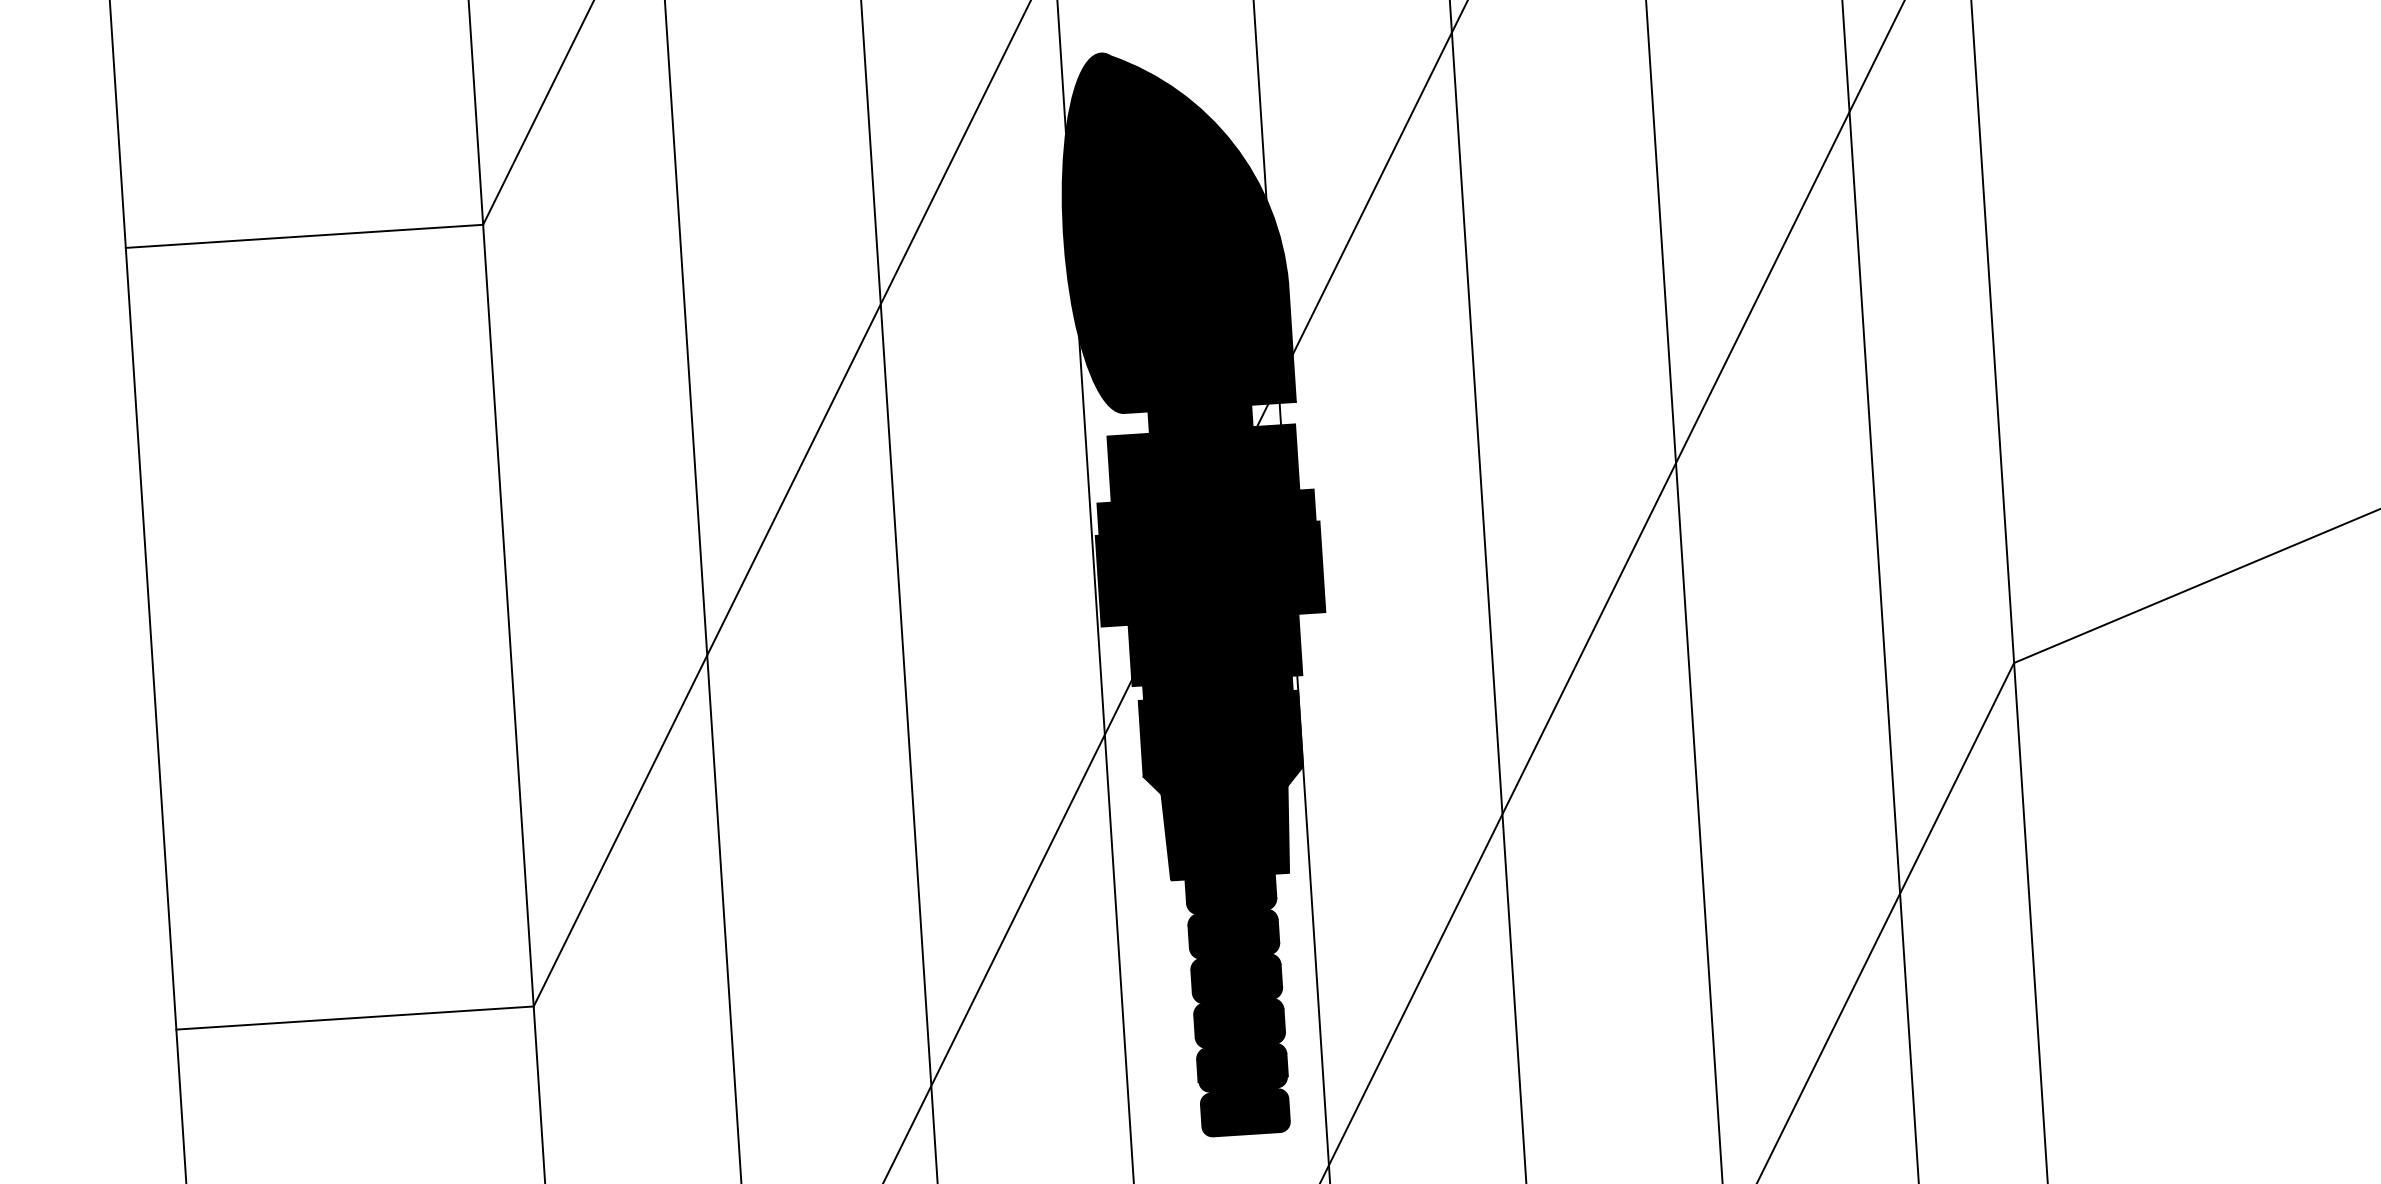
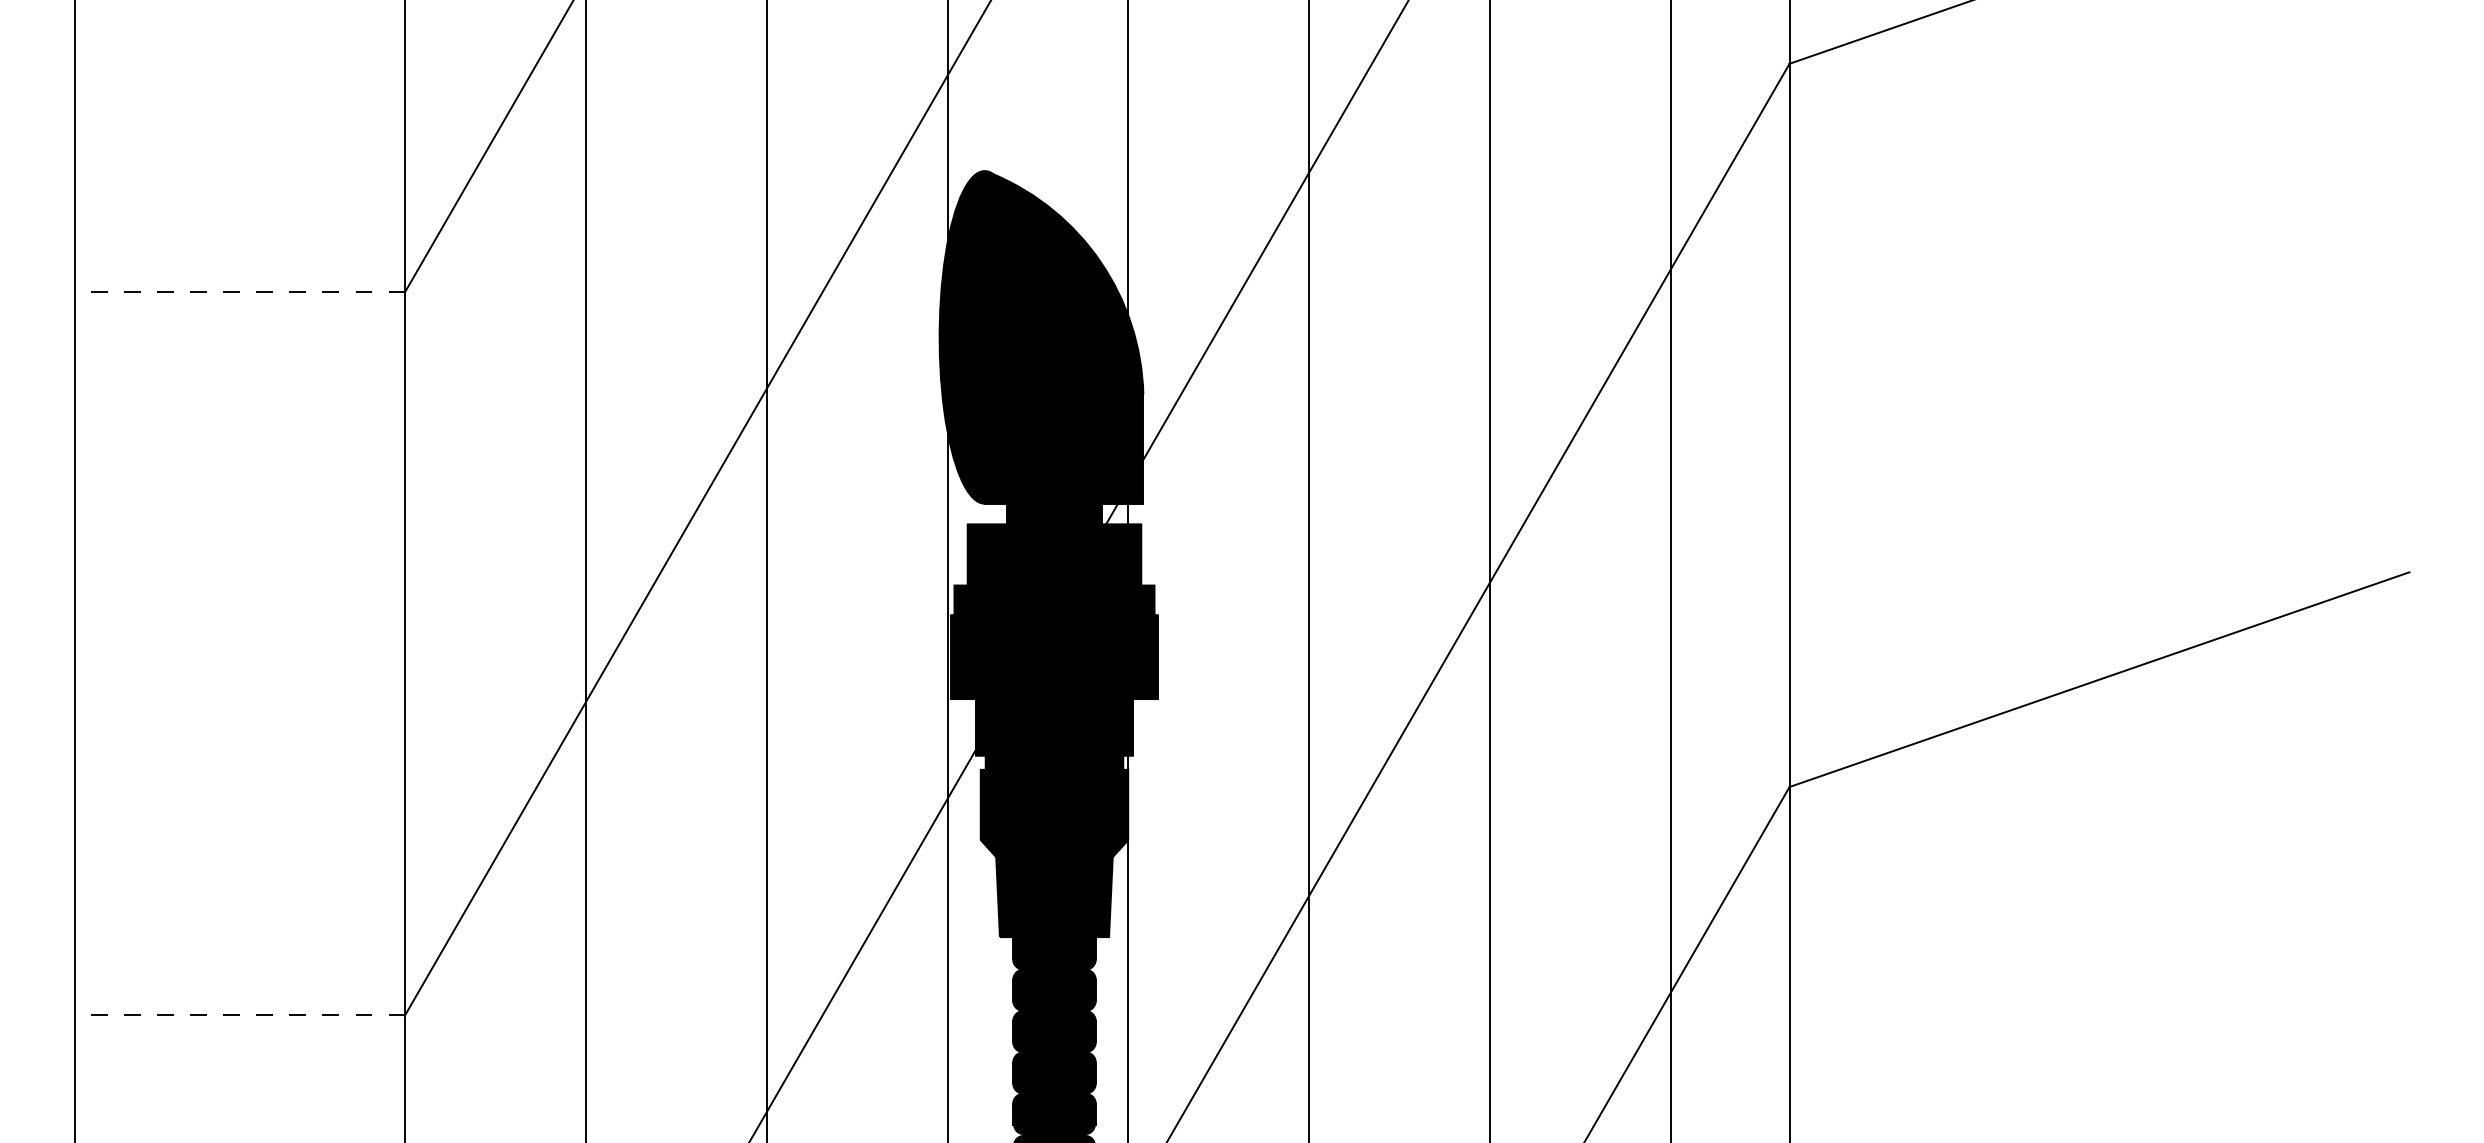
line: (304, 236) -> (239, 292), solid -> dashed
line: (354, 1018) -> (239, 1015), solid -> dashed

